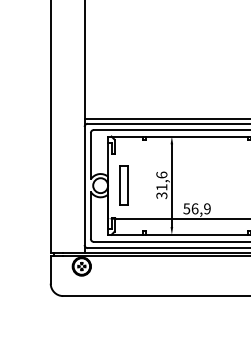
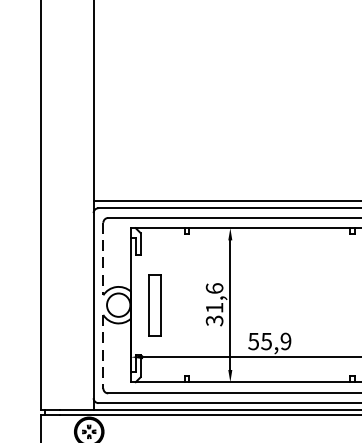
line: (90, 156) -> (102, 259), solid -> dashed
text: (194, 208) -> (265, 340), 56,9 -> 55,9
line: (90, 215) -> (102, 351), solid -> dashed

